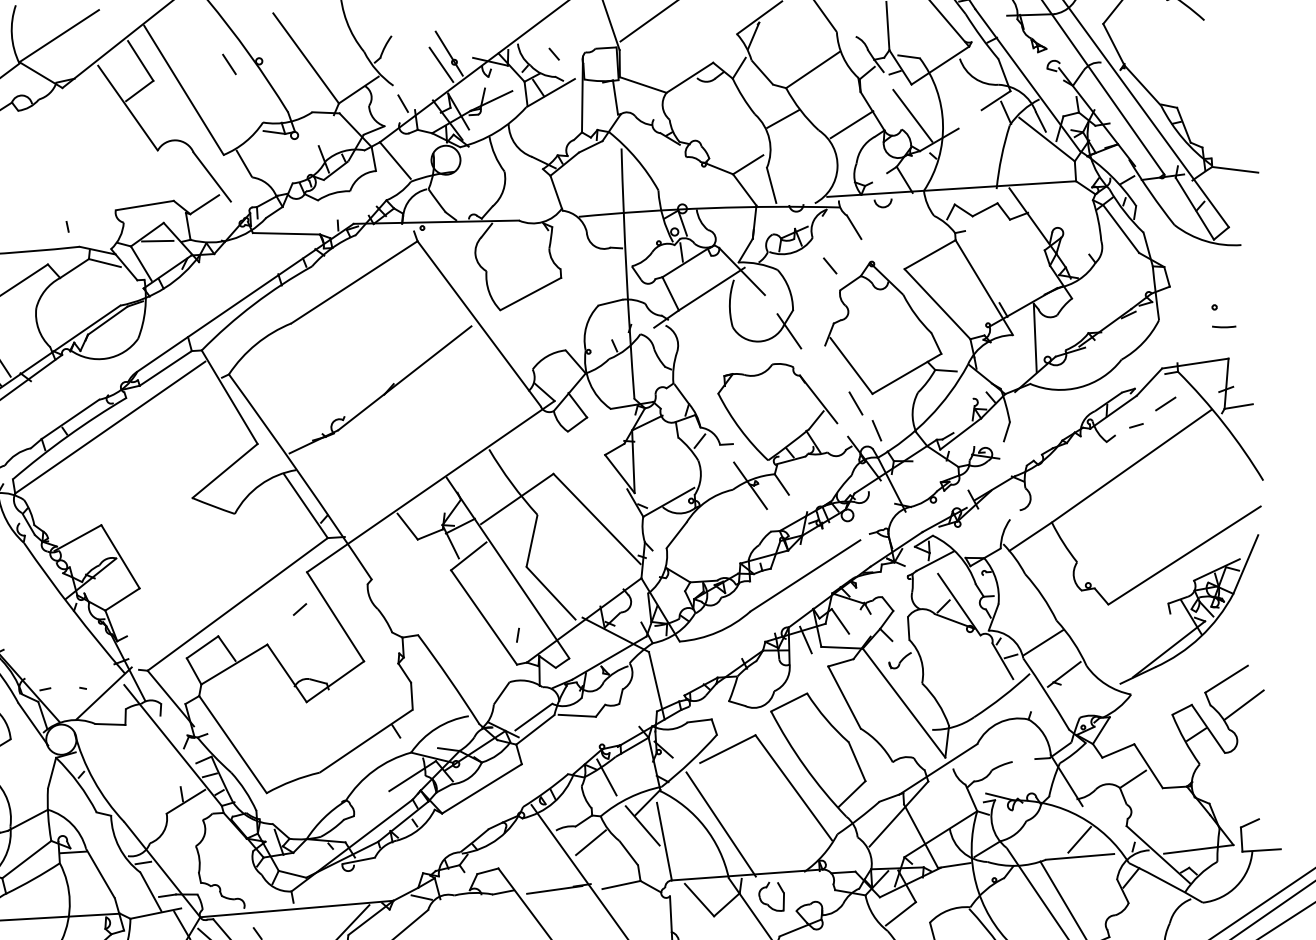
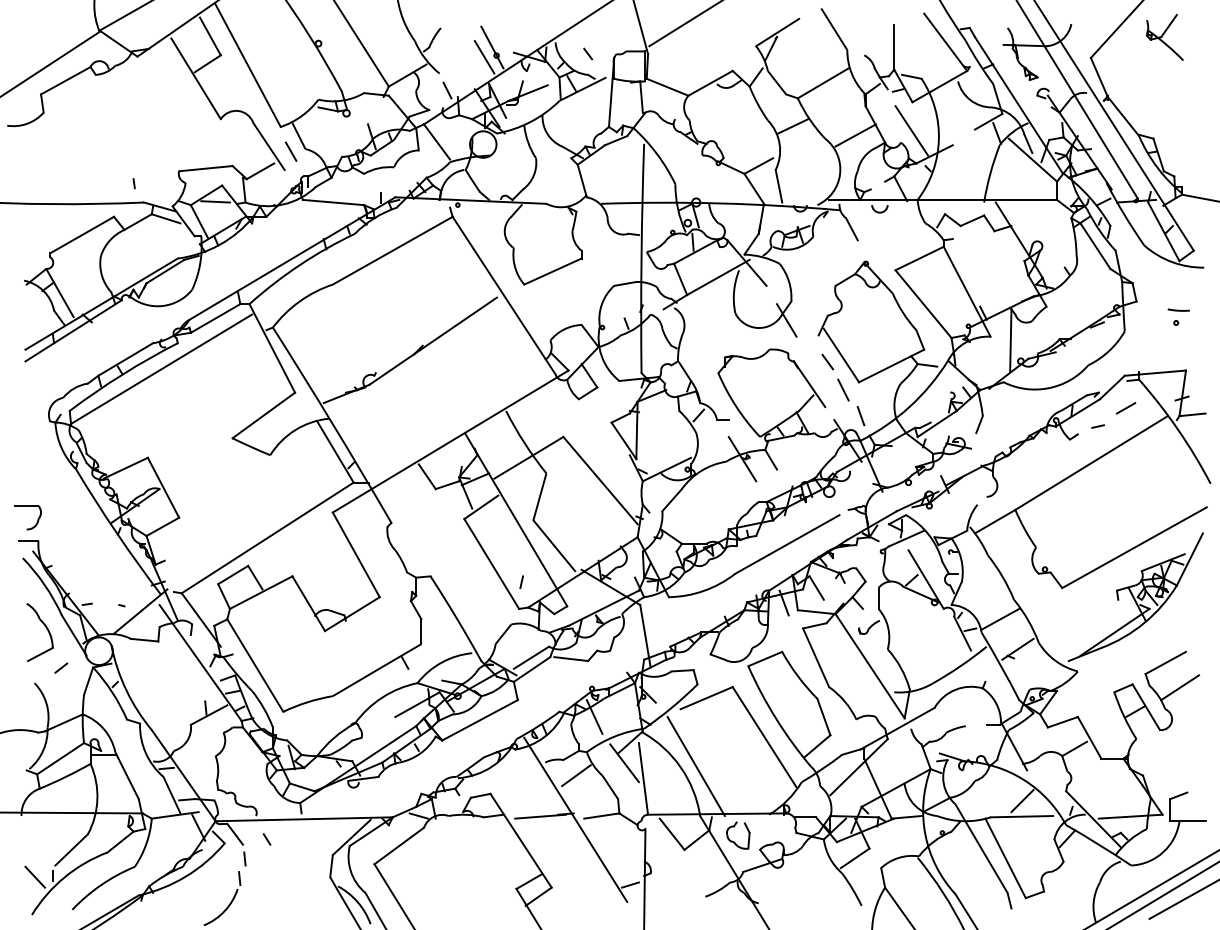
line: (228, 64) -> (290, 151), moved
line: (829, 265) -> (827, 361), moved
line: (1223, 326) -> (1178, 309), moved
line: (300, 608) -> (61, 667), moved

